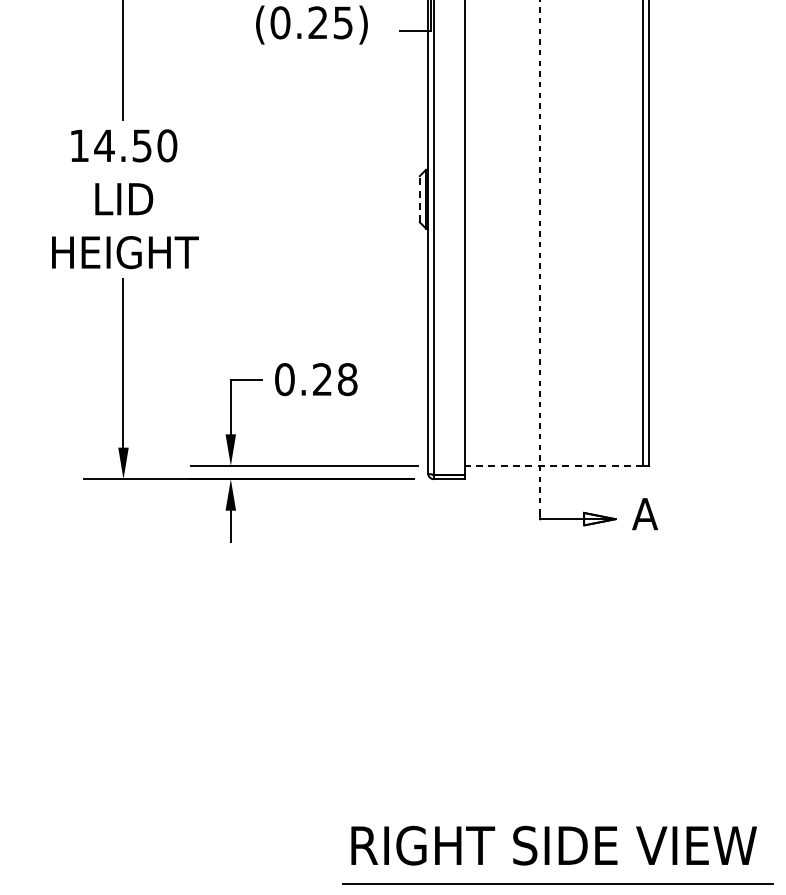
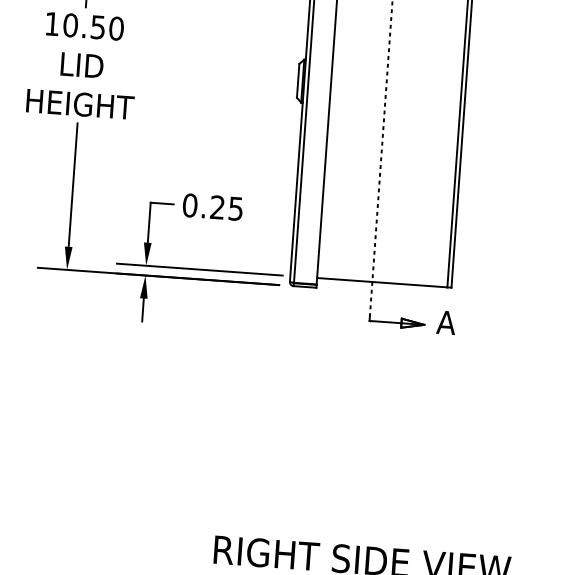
text: (104, 145) -> (70, 25), 14.50 -> 10.50
line: (419, 198) -> (297, 80), dashed -> solid
text: (347, 379) -> (235, 208), 0.28 -> 0.25
line: (553, 465) -> (381, 282), dashed -> solid

